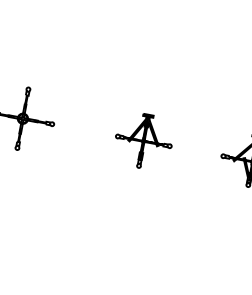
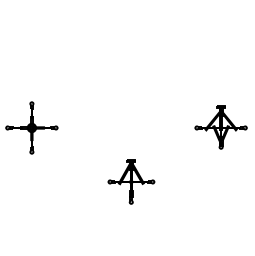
part: (143, 140) -> (131, 181), moved

